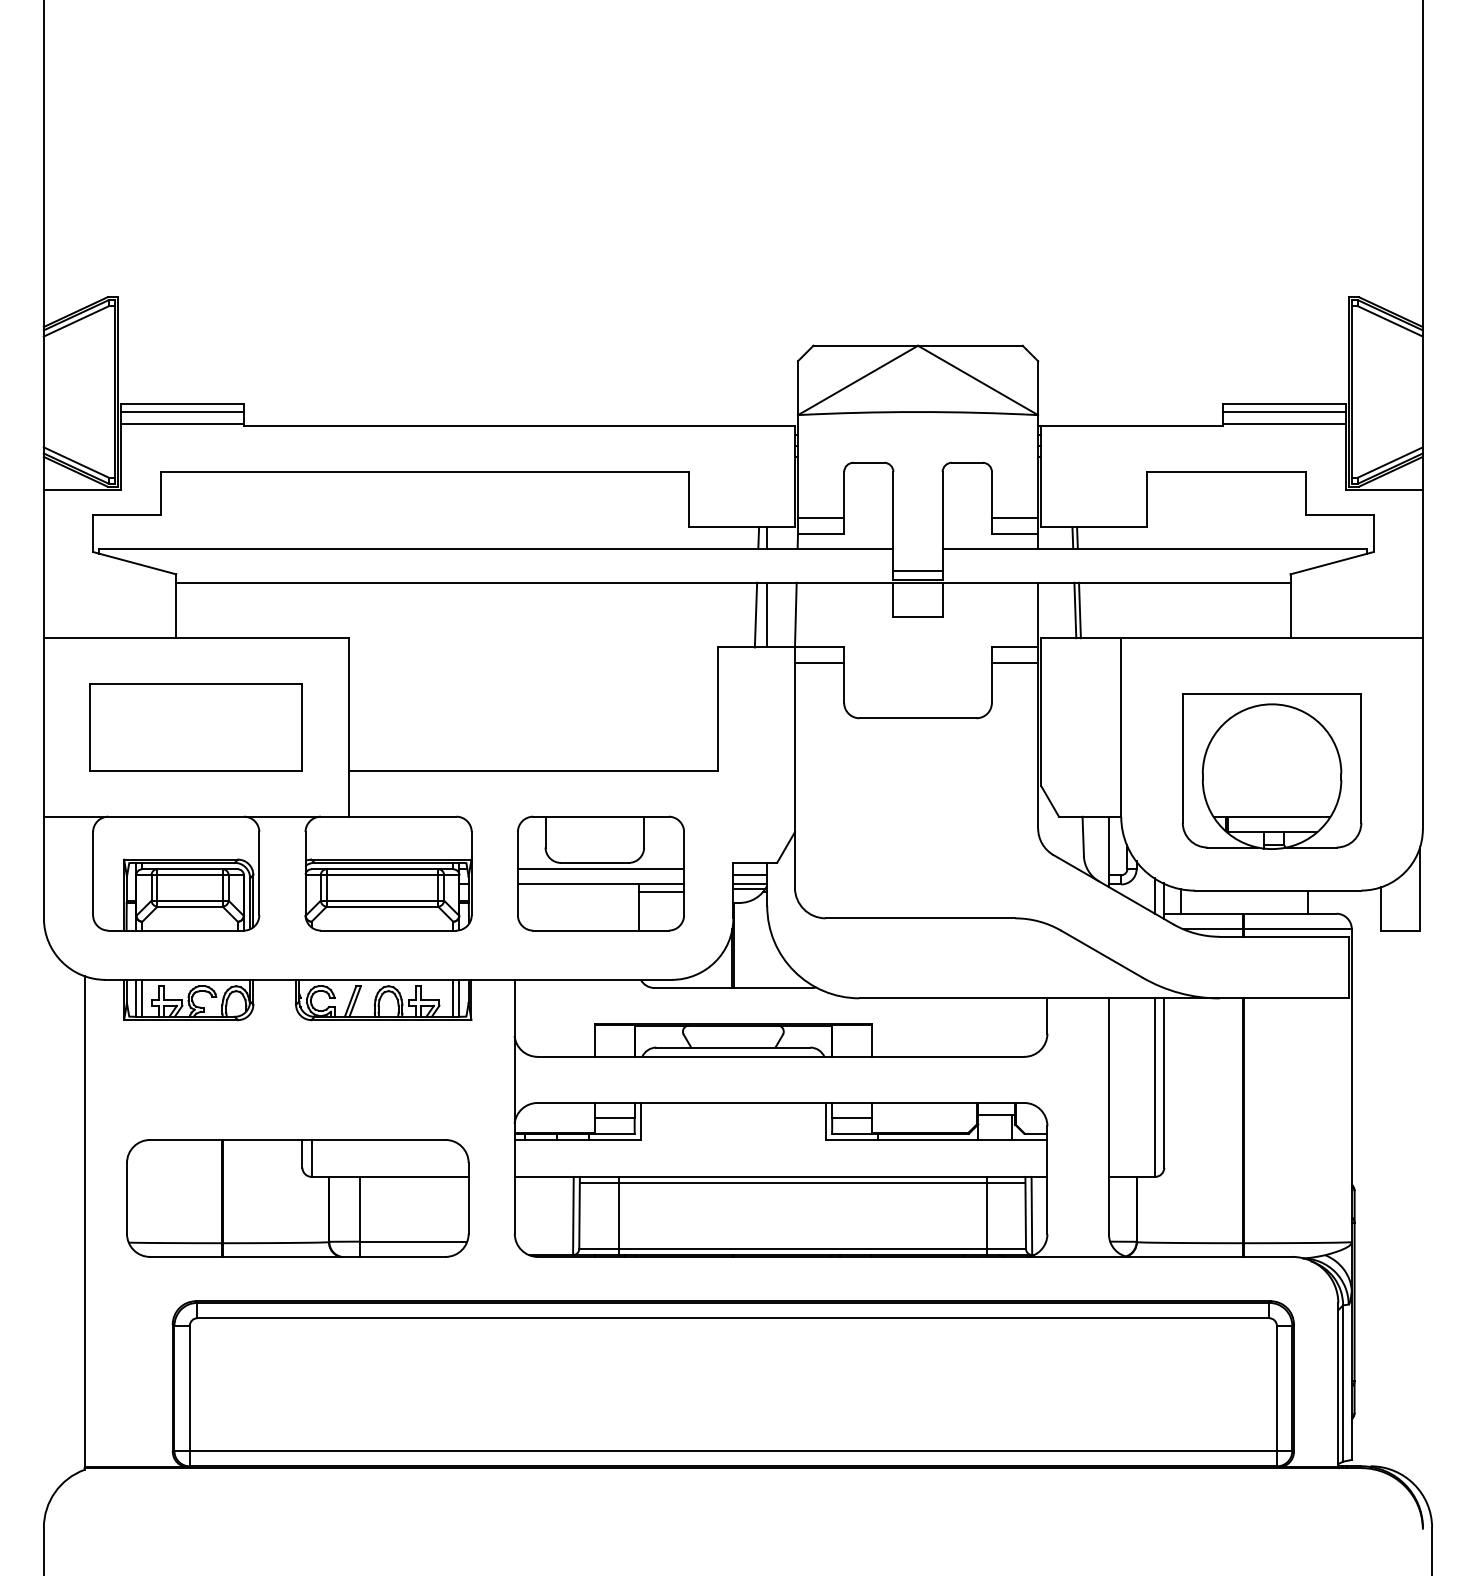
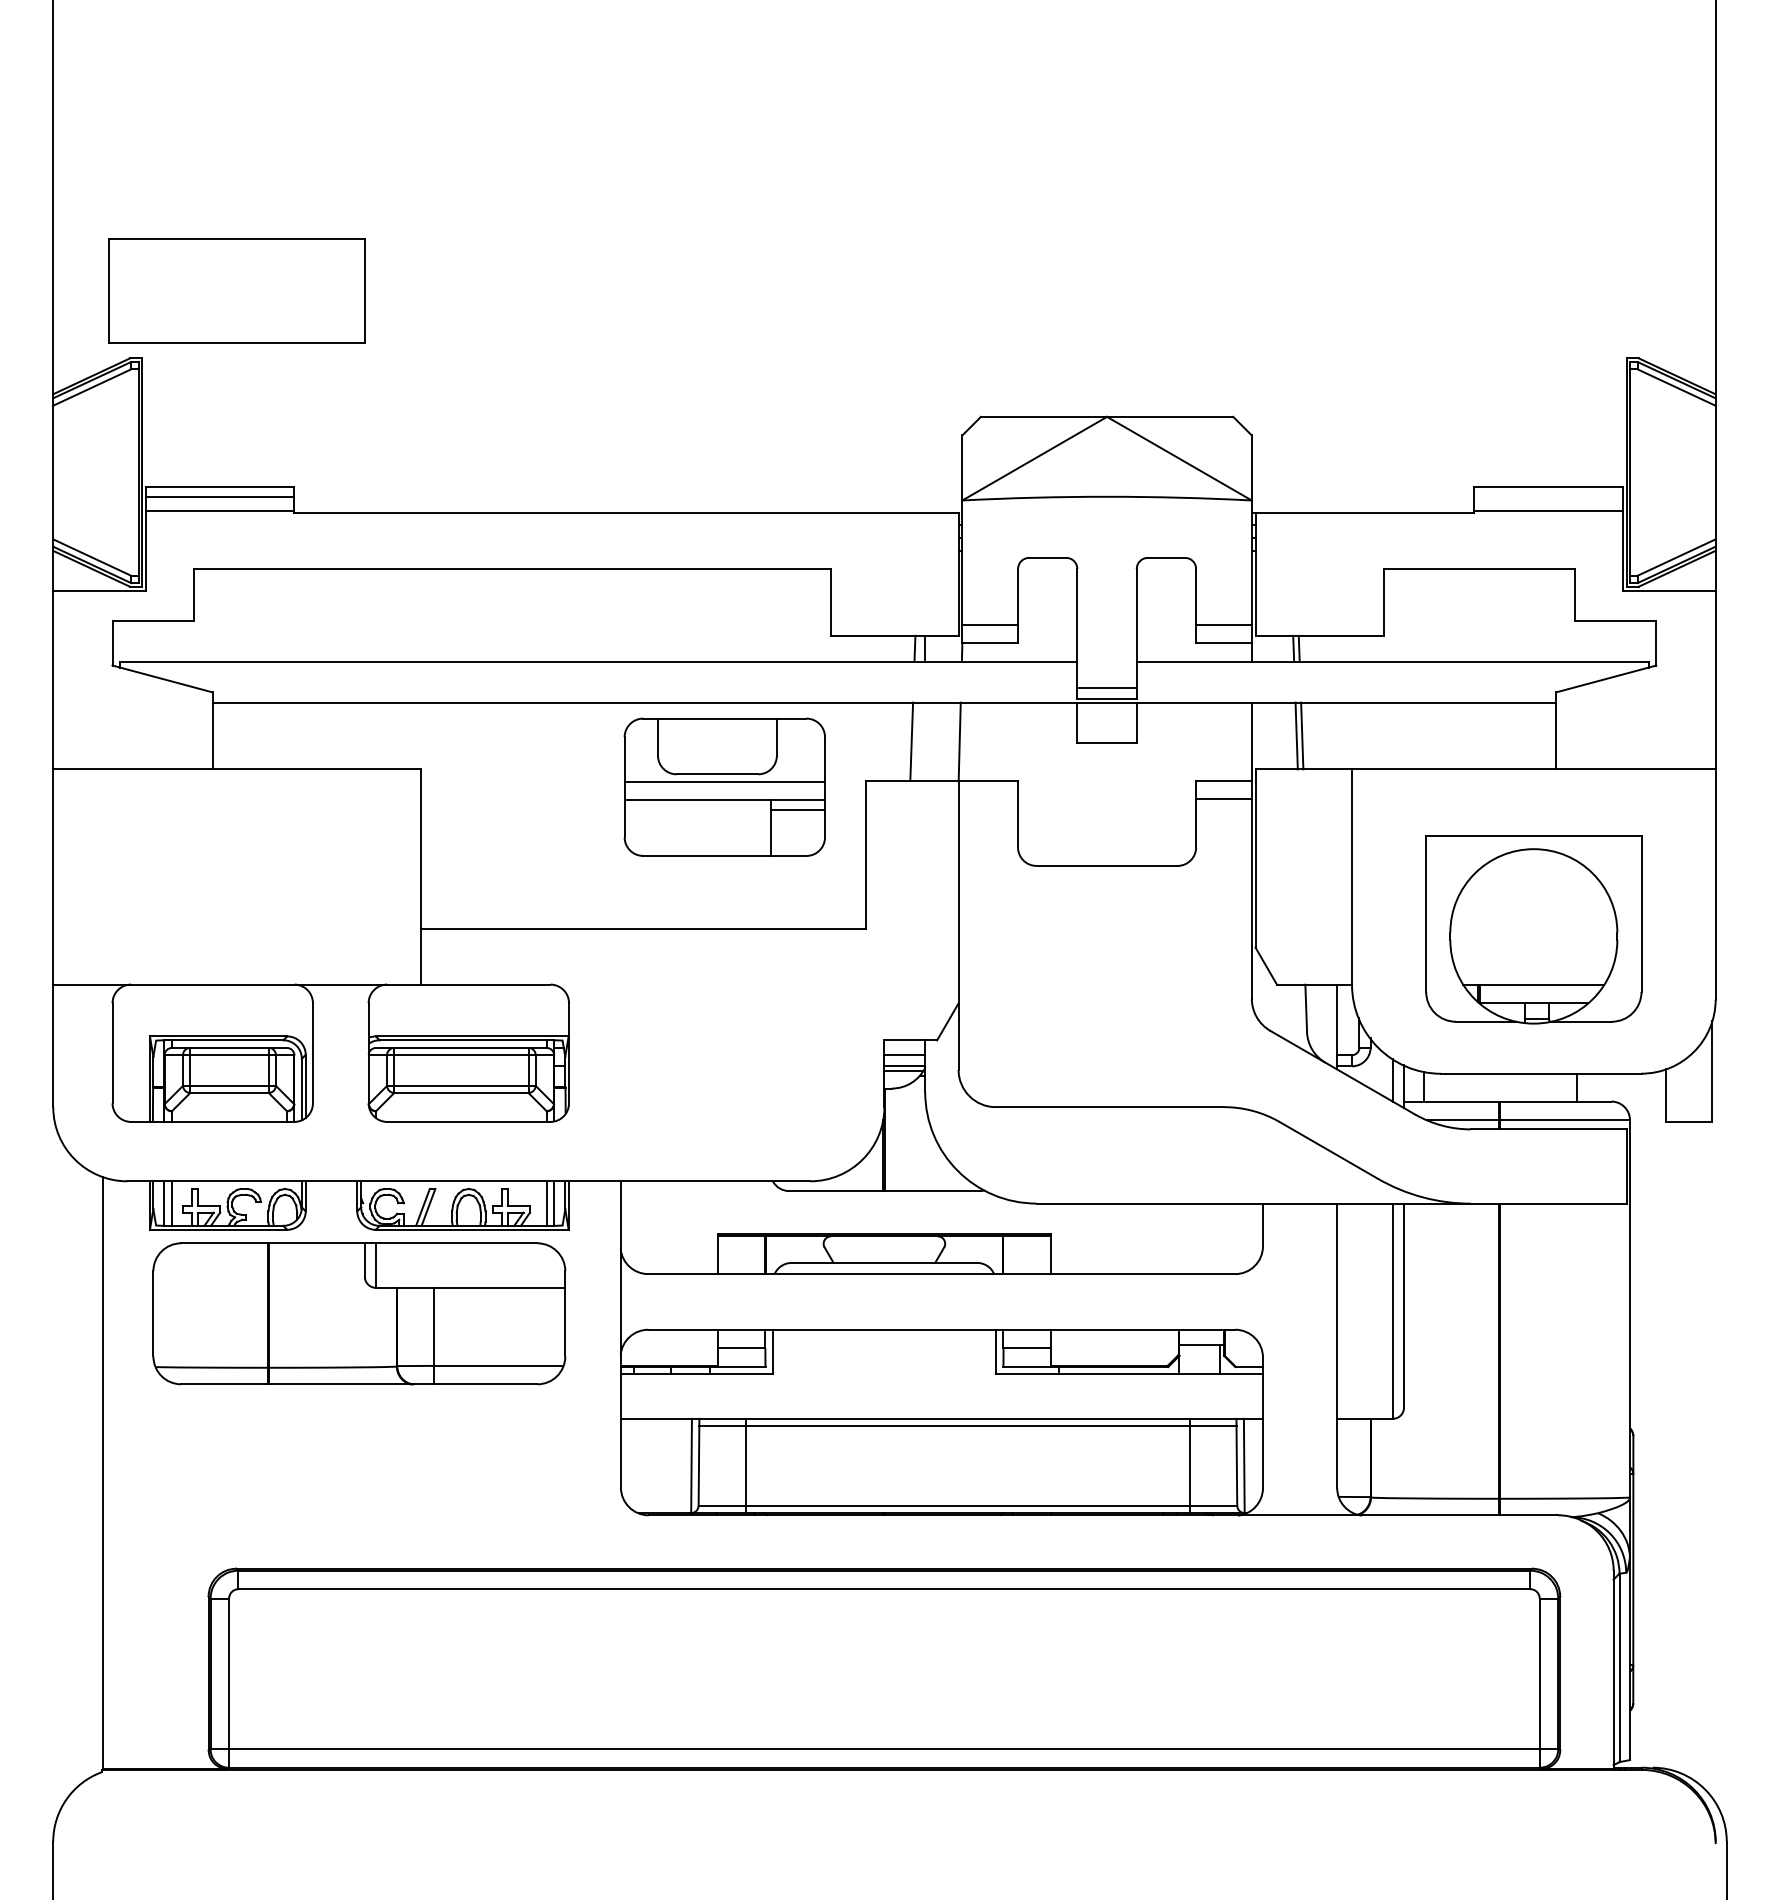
line: (1284, 412) -> (1548, 497), removed
line: (767, 615) -> (925, 741), removed
line: (819, 663) -> (988, 799), removed
part: (195, 727) -> (236, 290), moved
part: (600, 873) -> (724, 786), moved
part: (297, 1198) -> (359, 1313), moved

